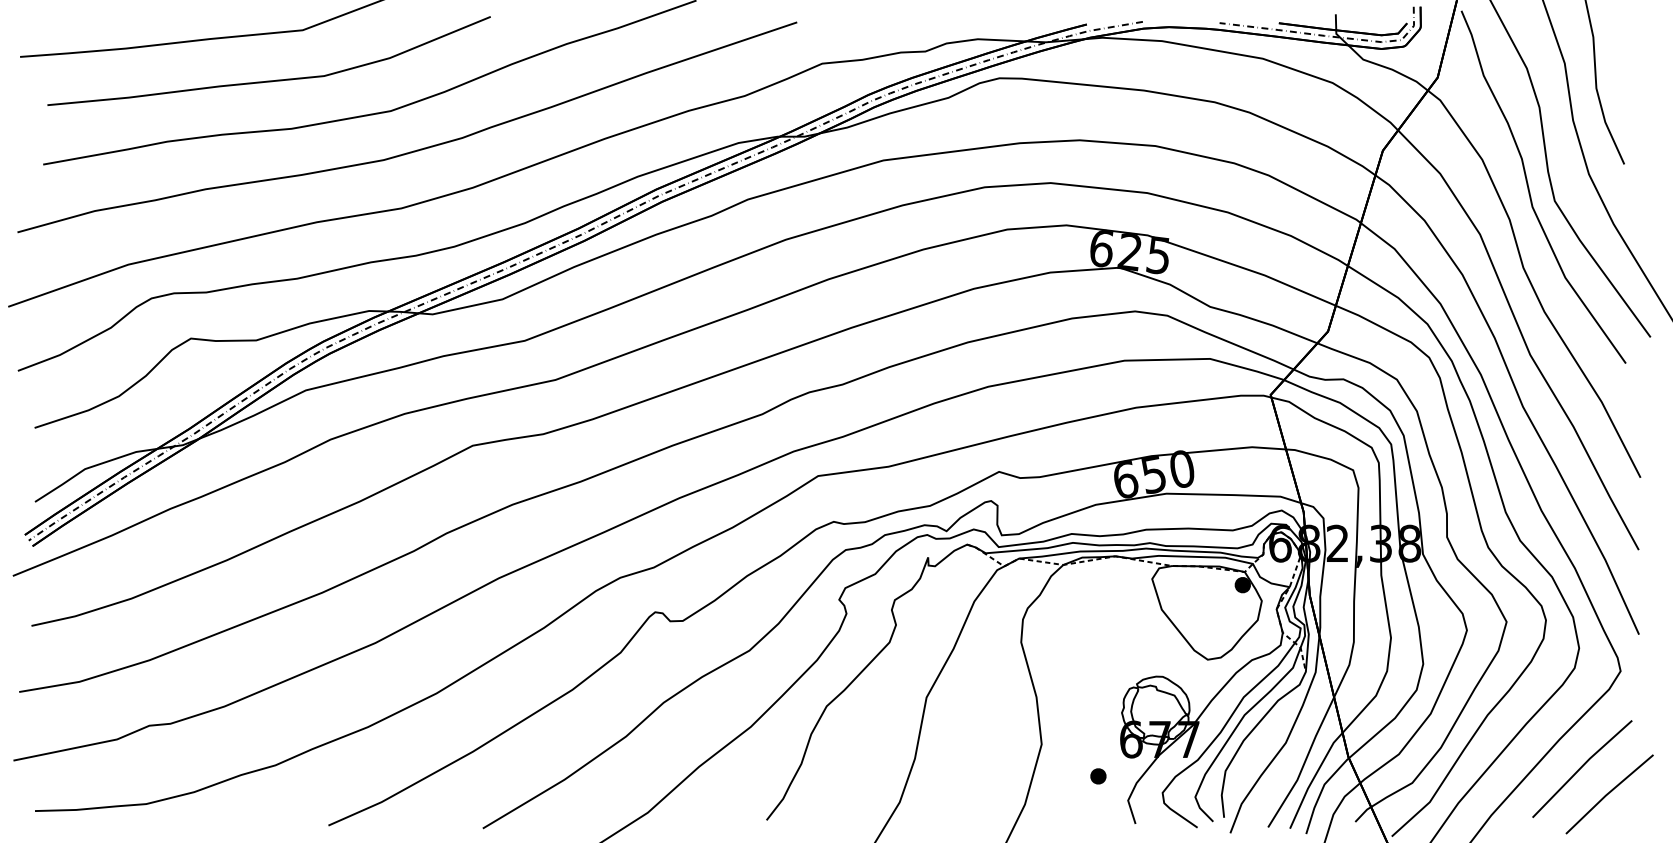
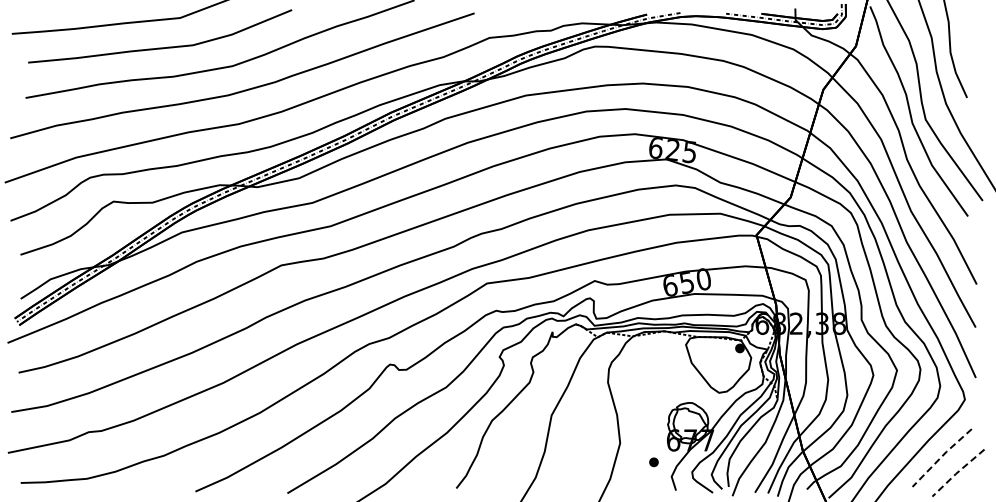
line: (1581, 766) -> (941, 456), solid -> dashed
line: (1608, 793) -> (957, 472), solid -> dashed

